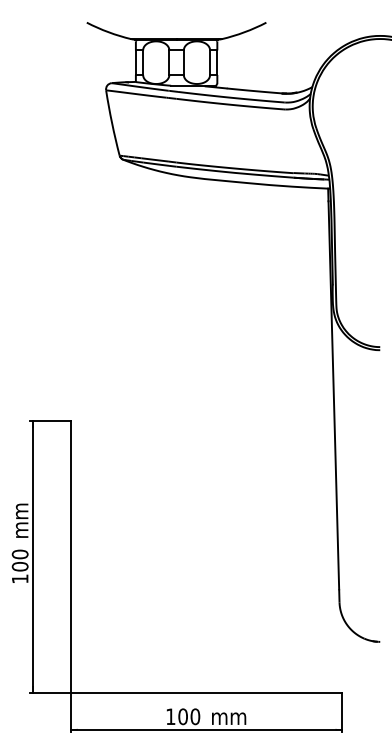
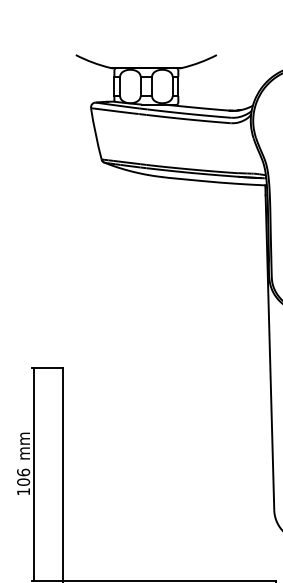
text: (19, 554) -> (23, 472), 100 -> 106

